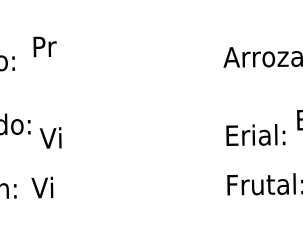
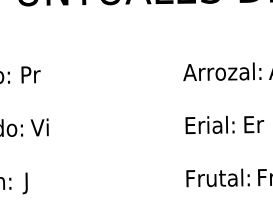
text: (44, 46) -> (30, 74), moved
text: (255, 134) -> (209, 124), moved
text: (50, 138) -> (39, 127), moved
text: (40, 189) -> (31, 182), Vi -> J

